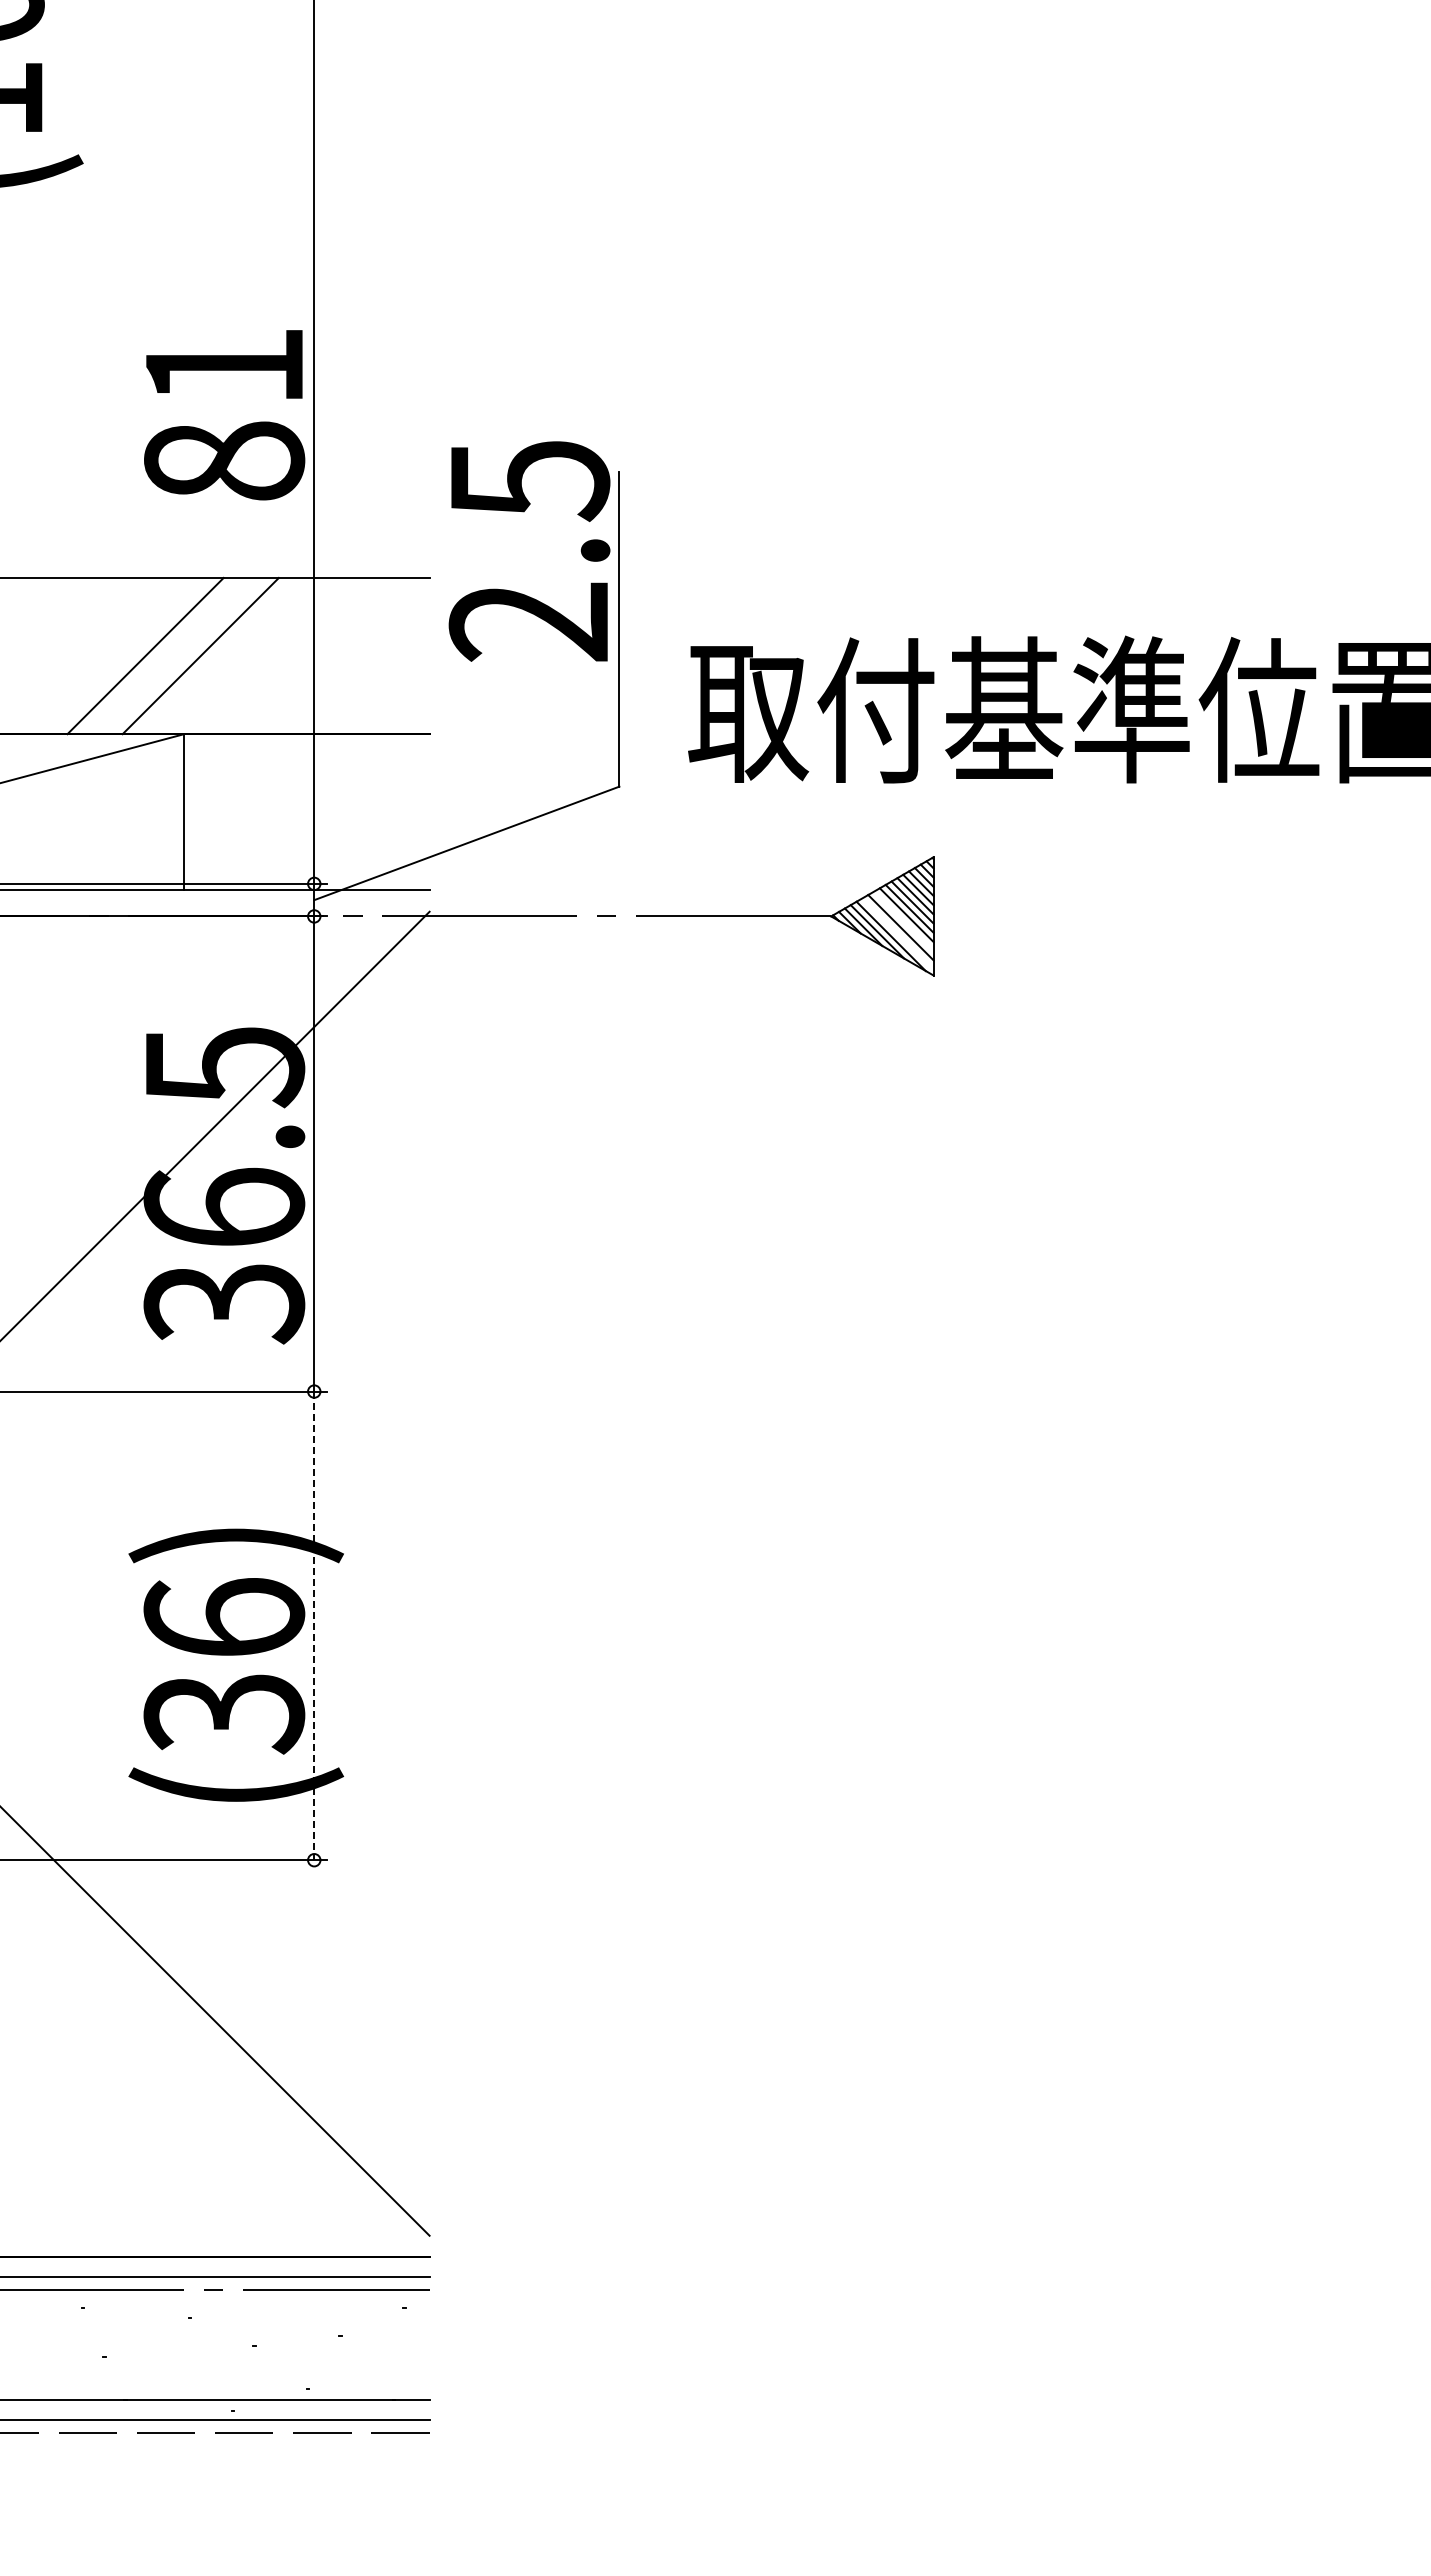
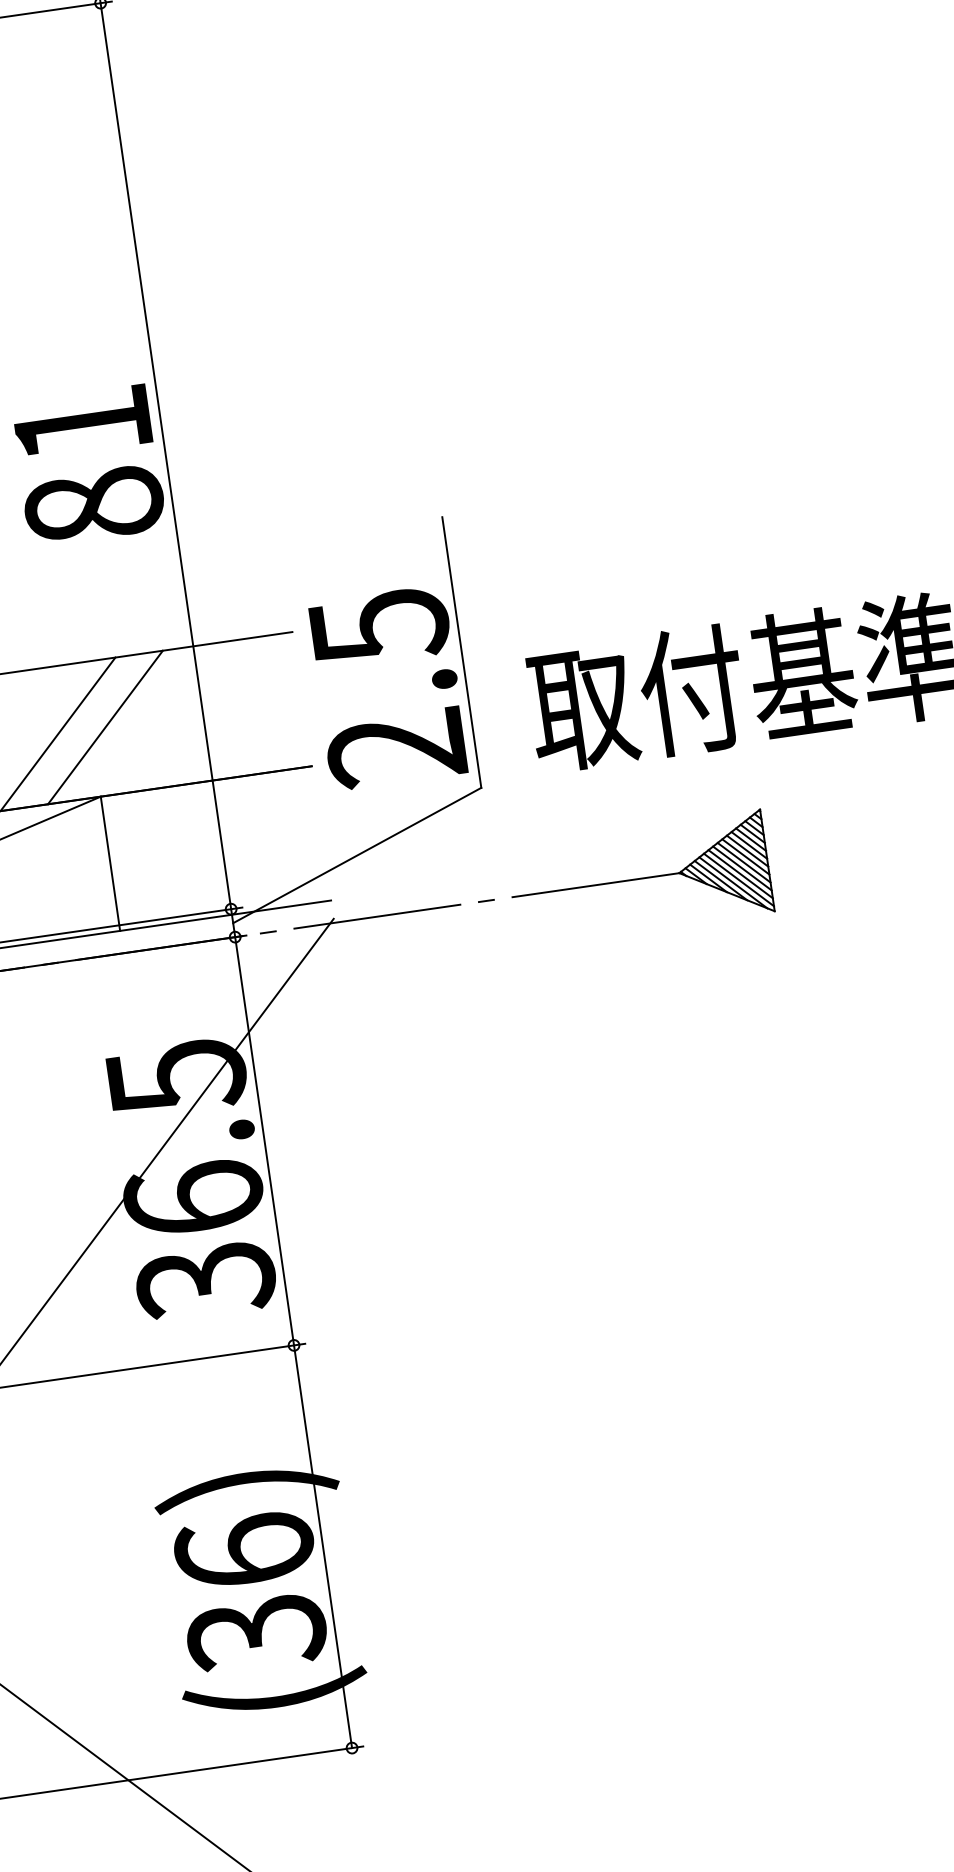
text: (224, 415) -> (88, 466), moved
text: (529, 551) -> (388, 688), moved
line: (903, 921) -> (742, 868), added
line: (897, 933) -> (738, 879), added
line: (314, 1626) -> (323, 1547), dashed -> solid

